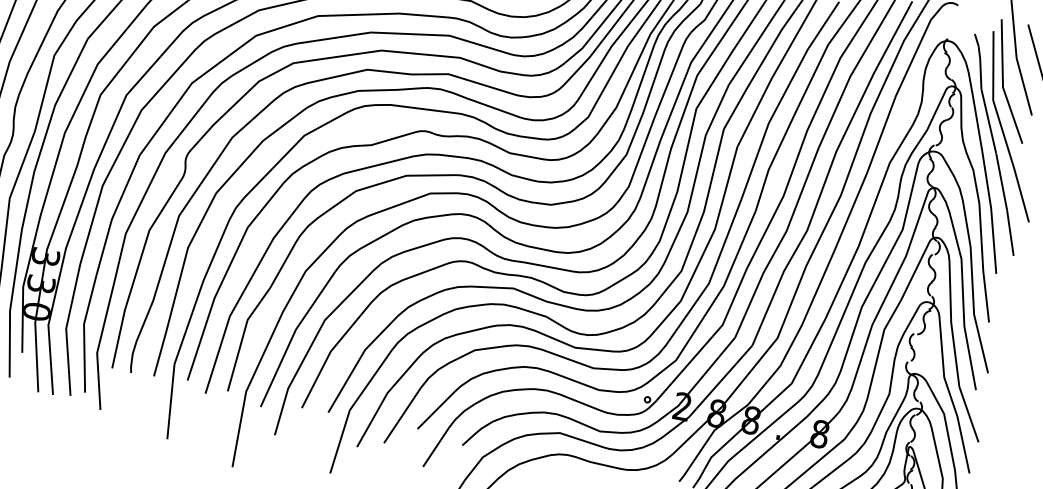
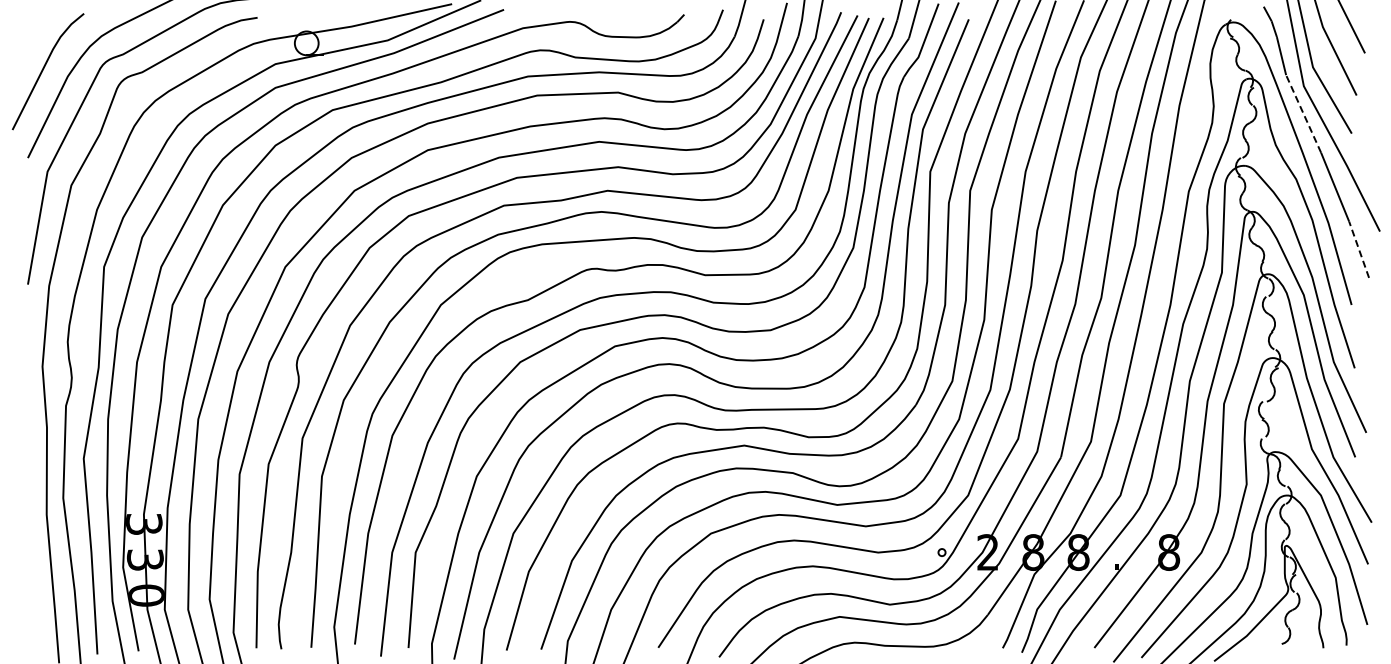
line: (988, 121) -> (1303, 113), solid -> dashed
line: (1010, 232) -> (1359, 249), solid -> dashed

